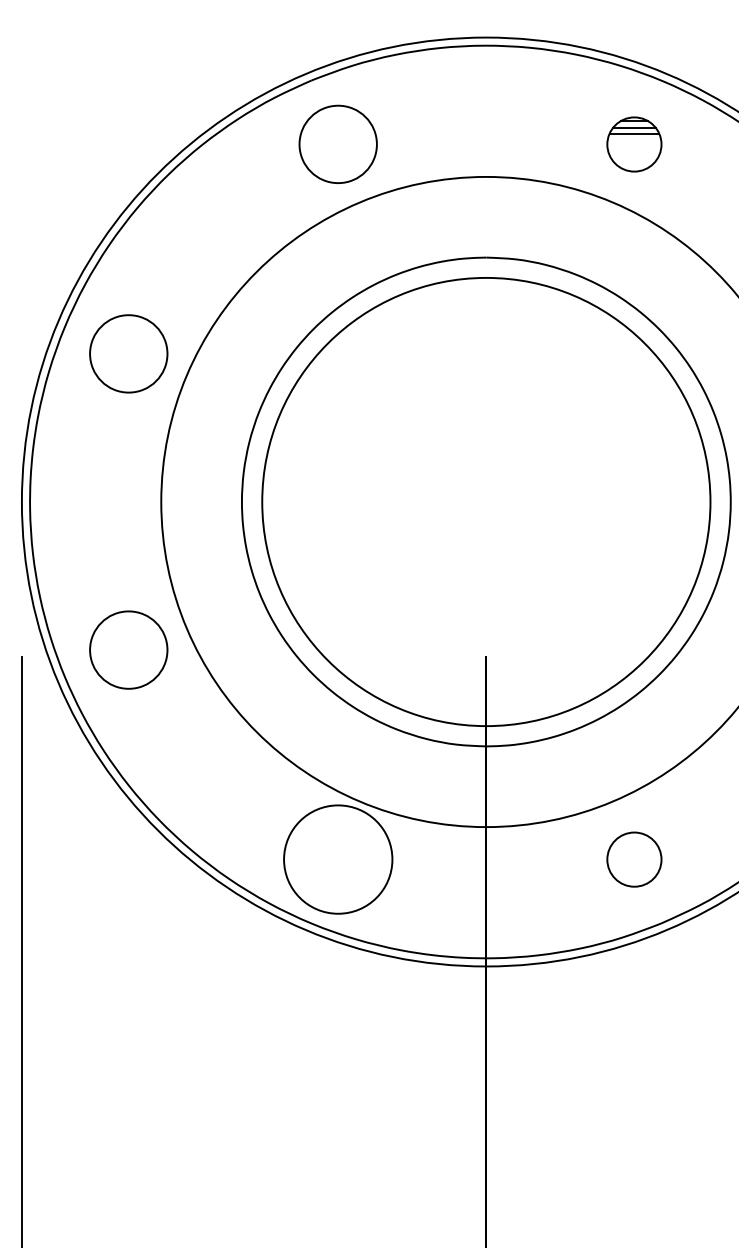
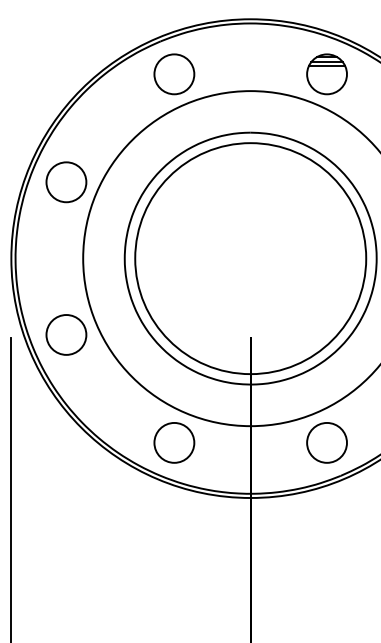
part: (633, 144) -> (326, 74), size x1.43
circle: (338, 858) -> (174, 442), size x0.71
circle: (633, 858) -> (326, 442), size x1.43

